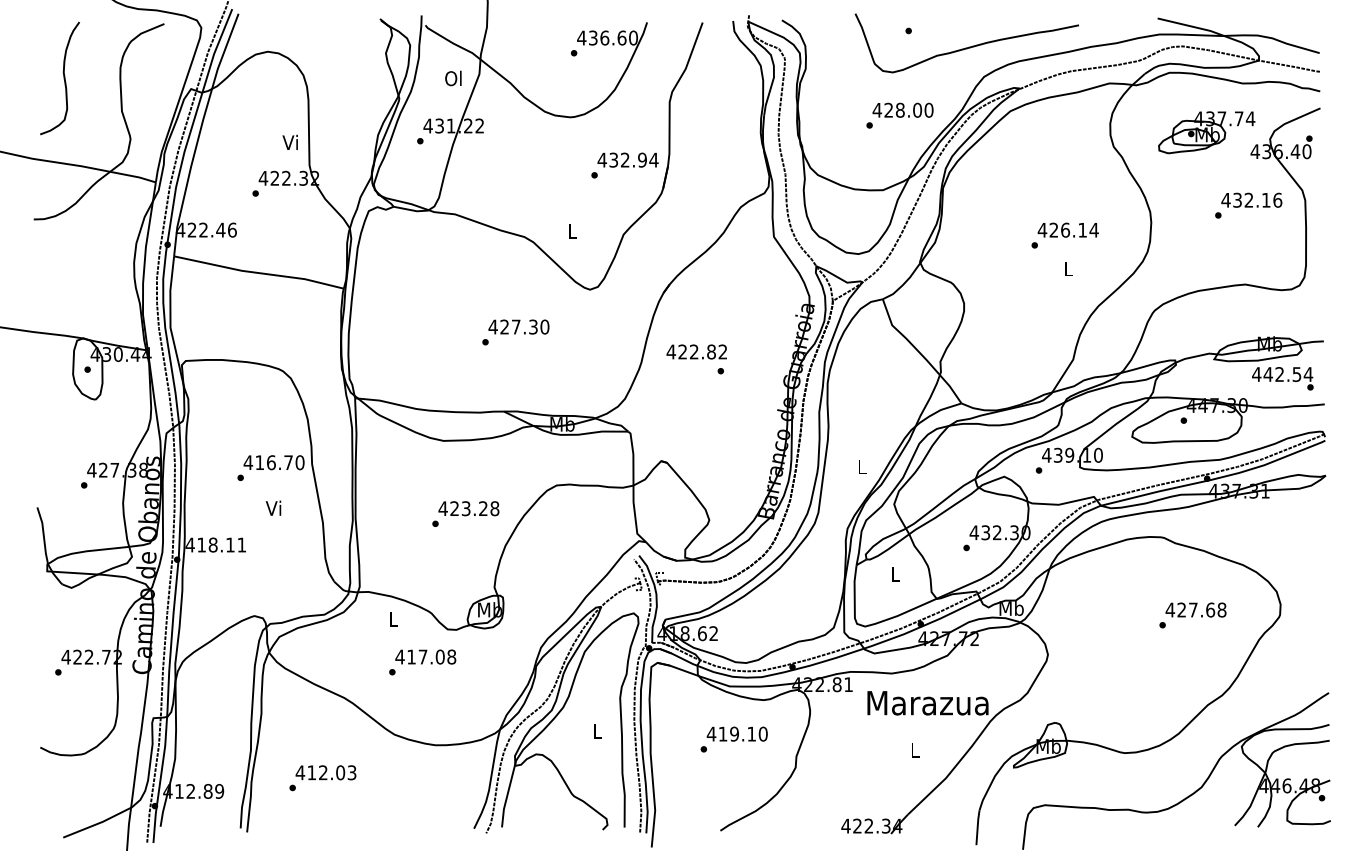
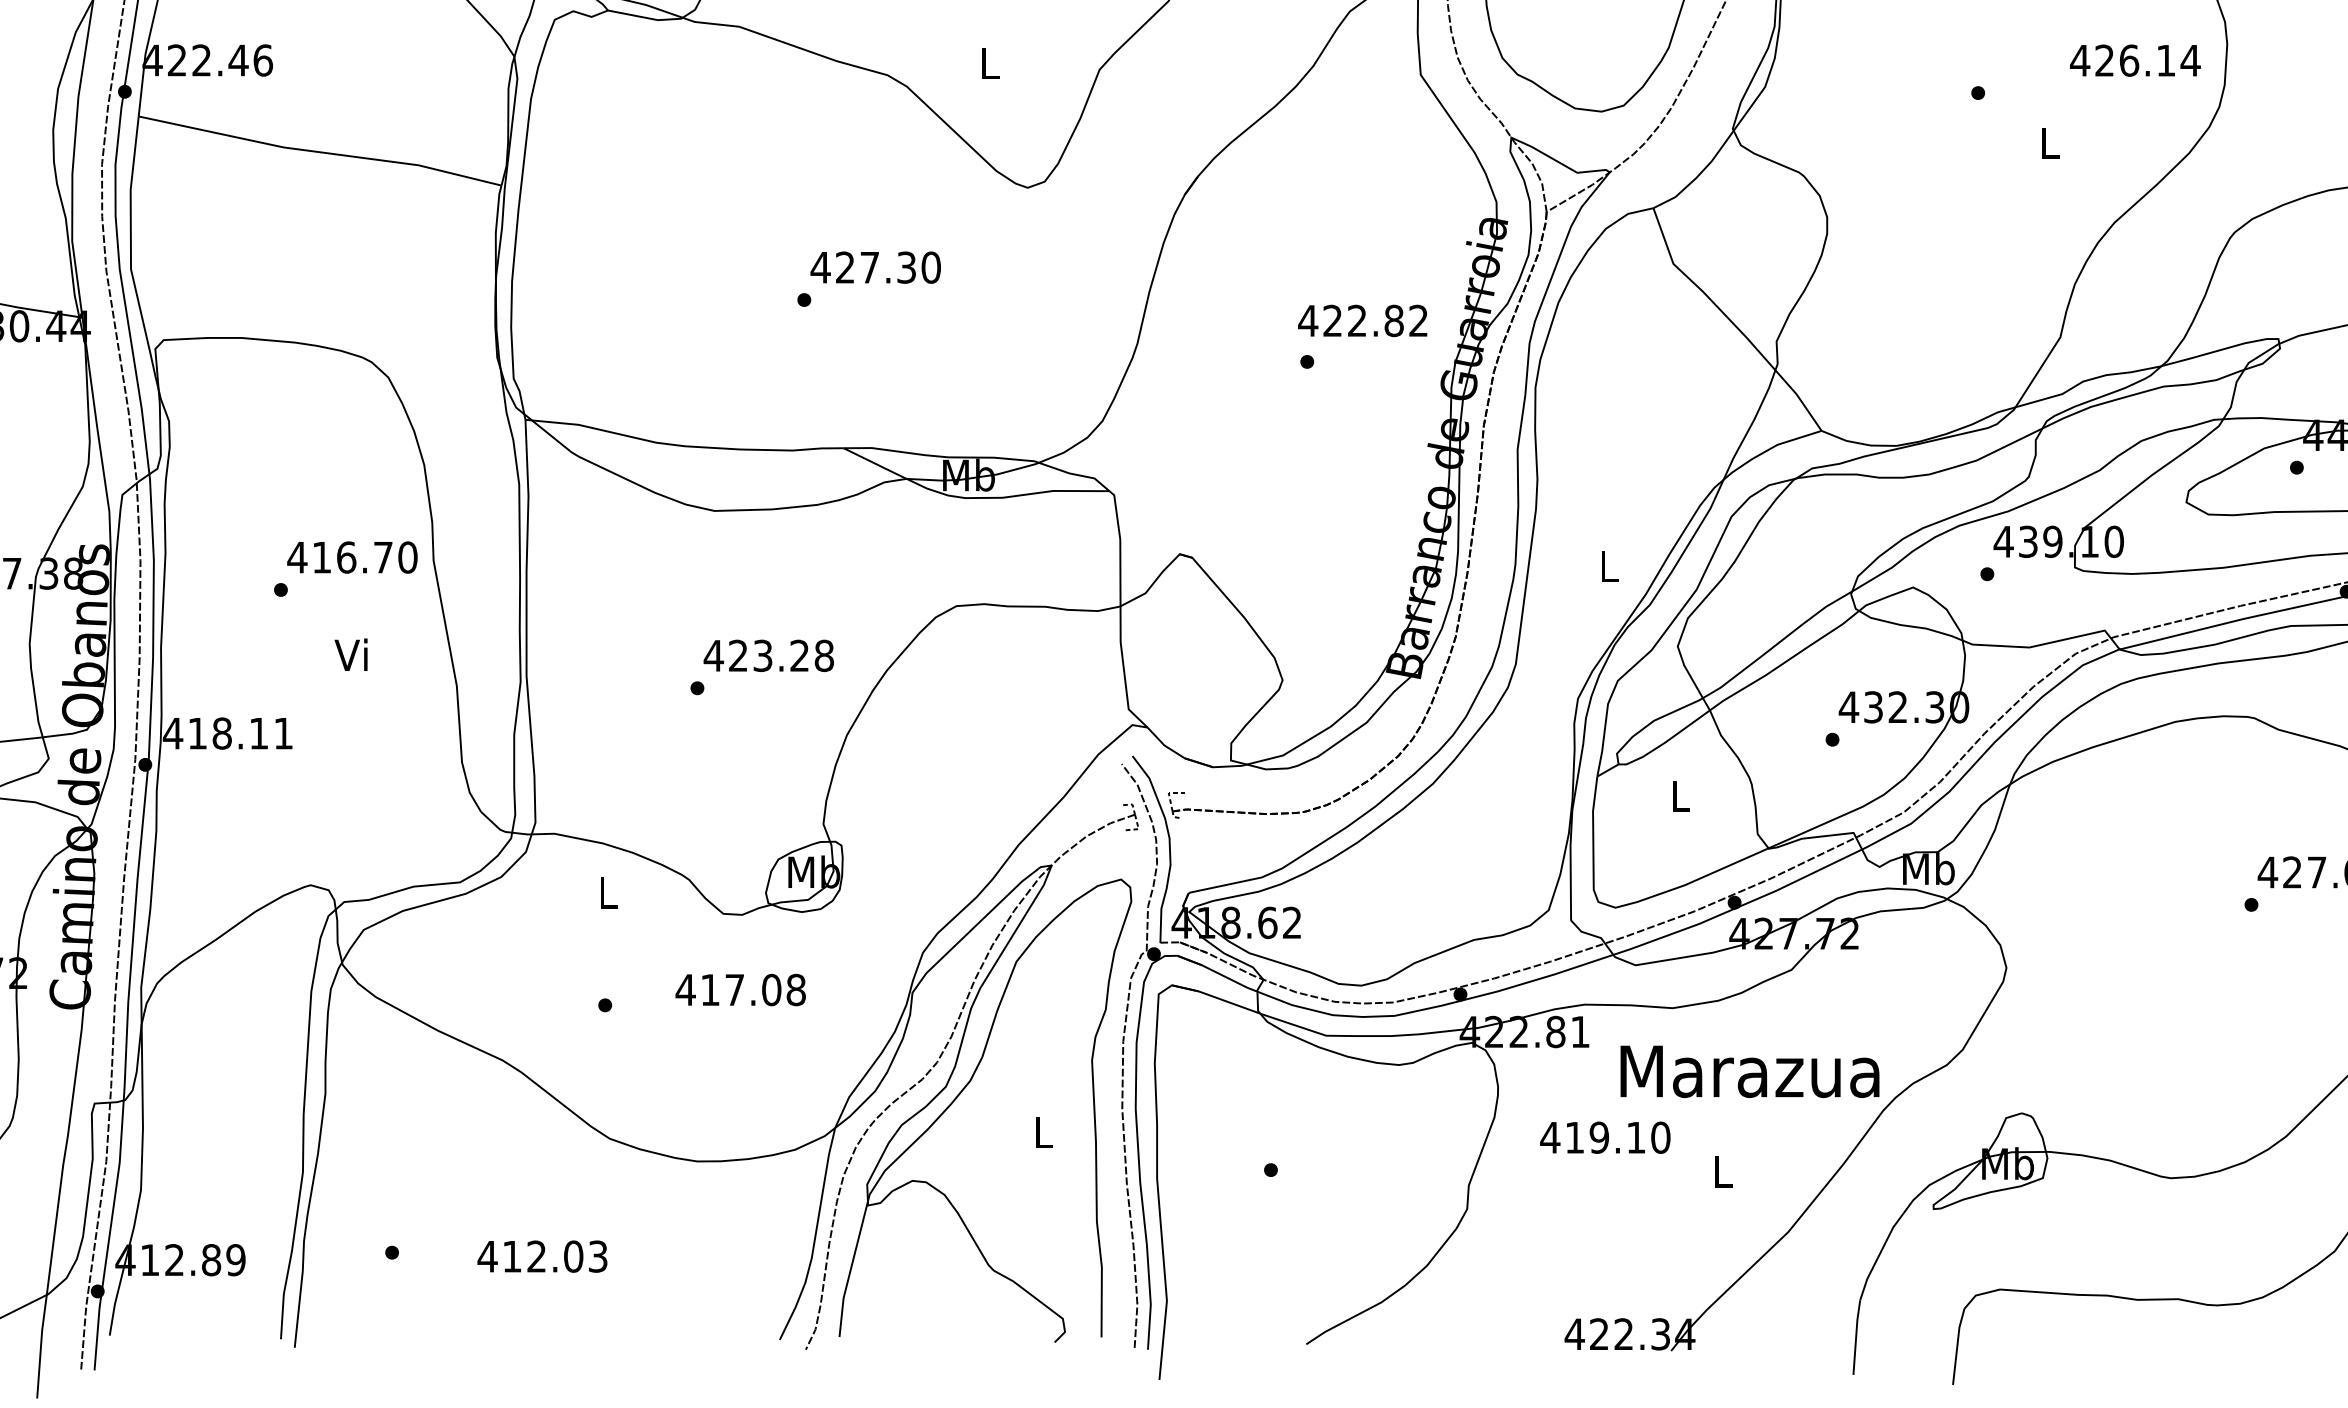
text: (1067, 229) -> (2133, 59), moved
text: (696, 351) -> (1362, 319), moved
text: (425, 656) -> (740, 988), moved
text: (736, 733) -> (1603, 1136), moved
text: (325, 772) -> (541, 1255), moved

